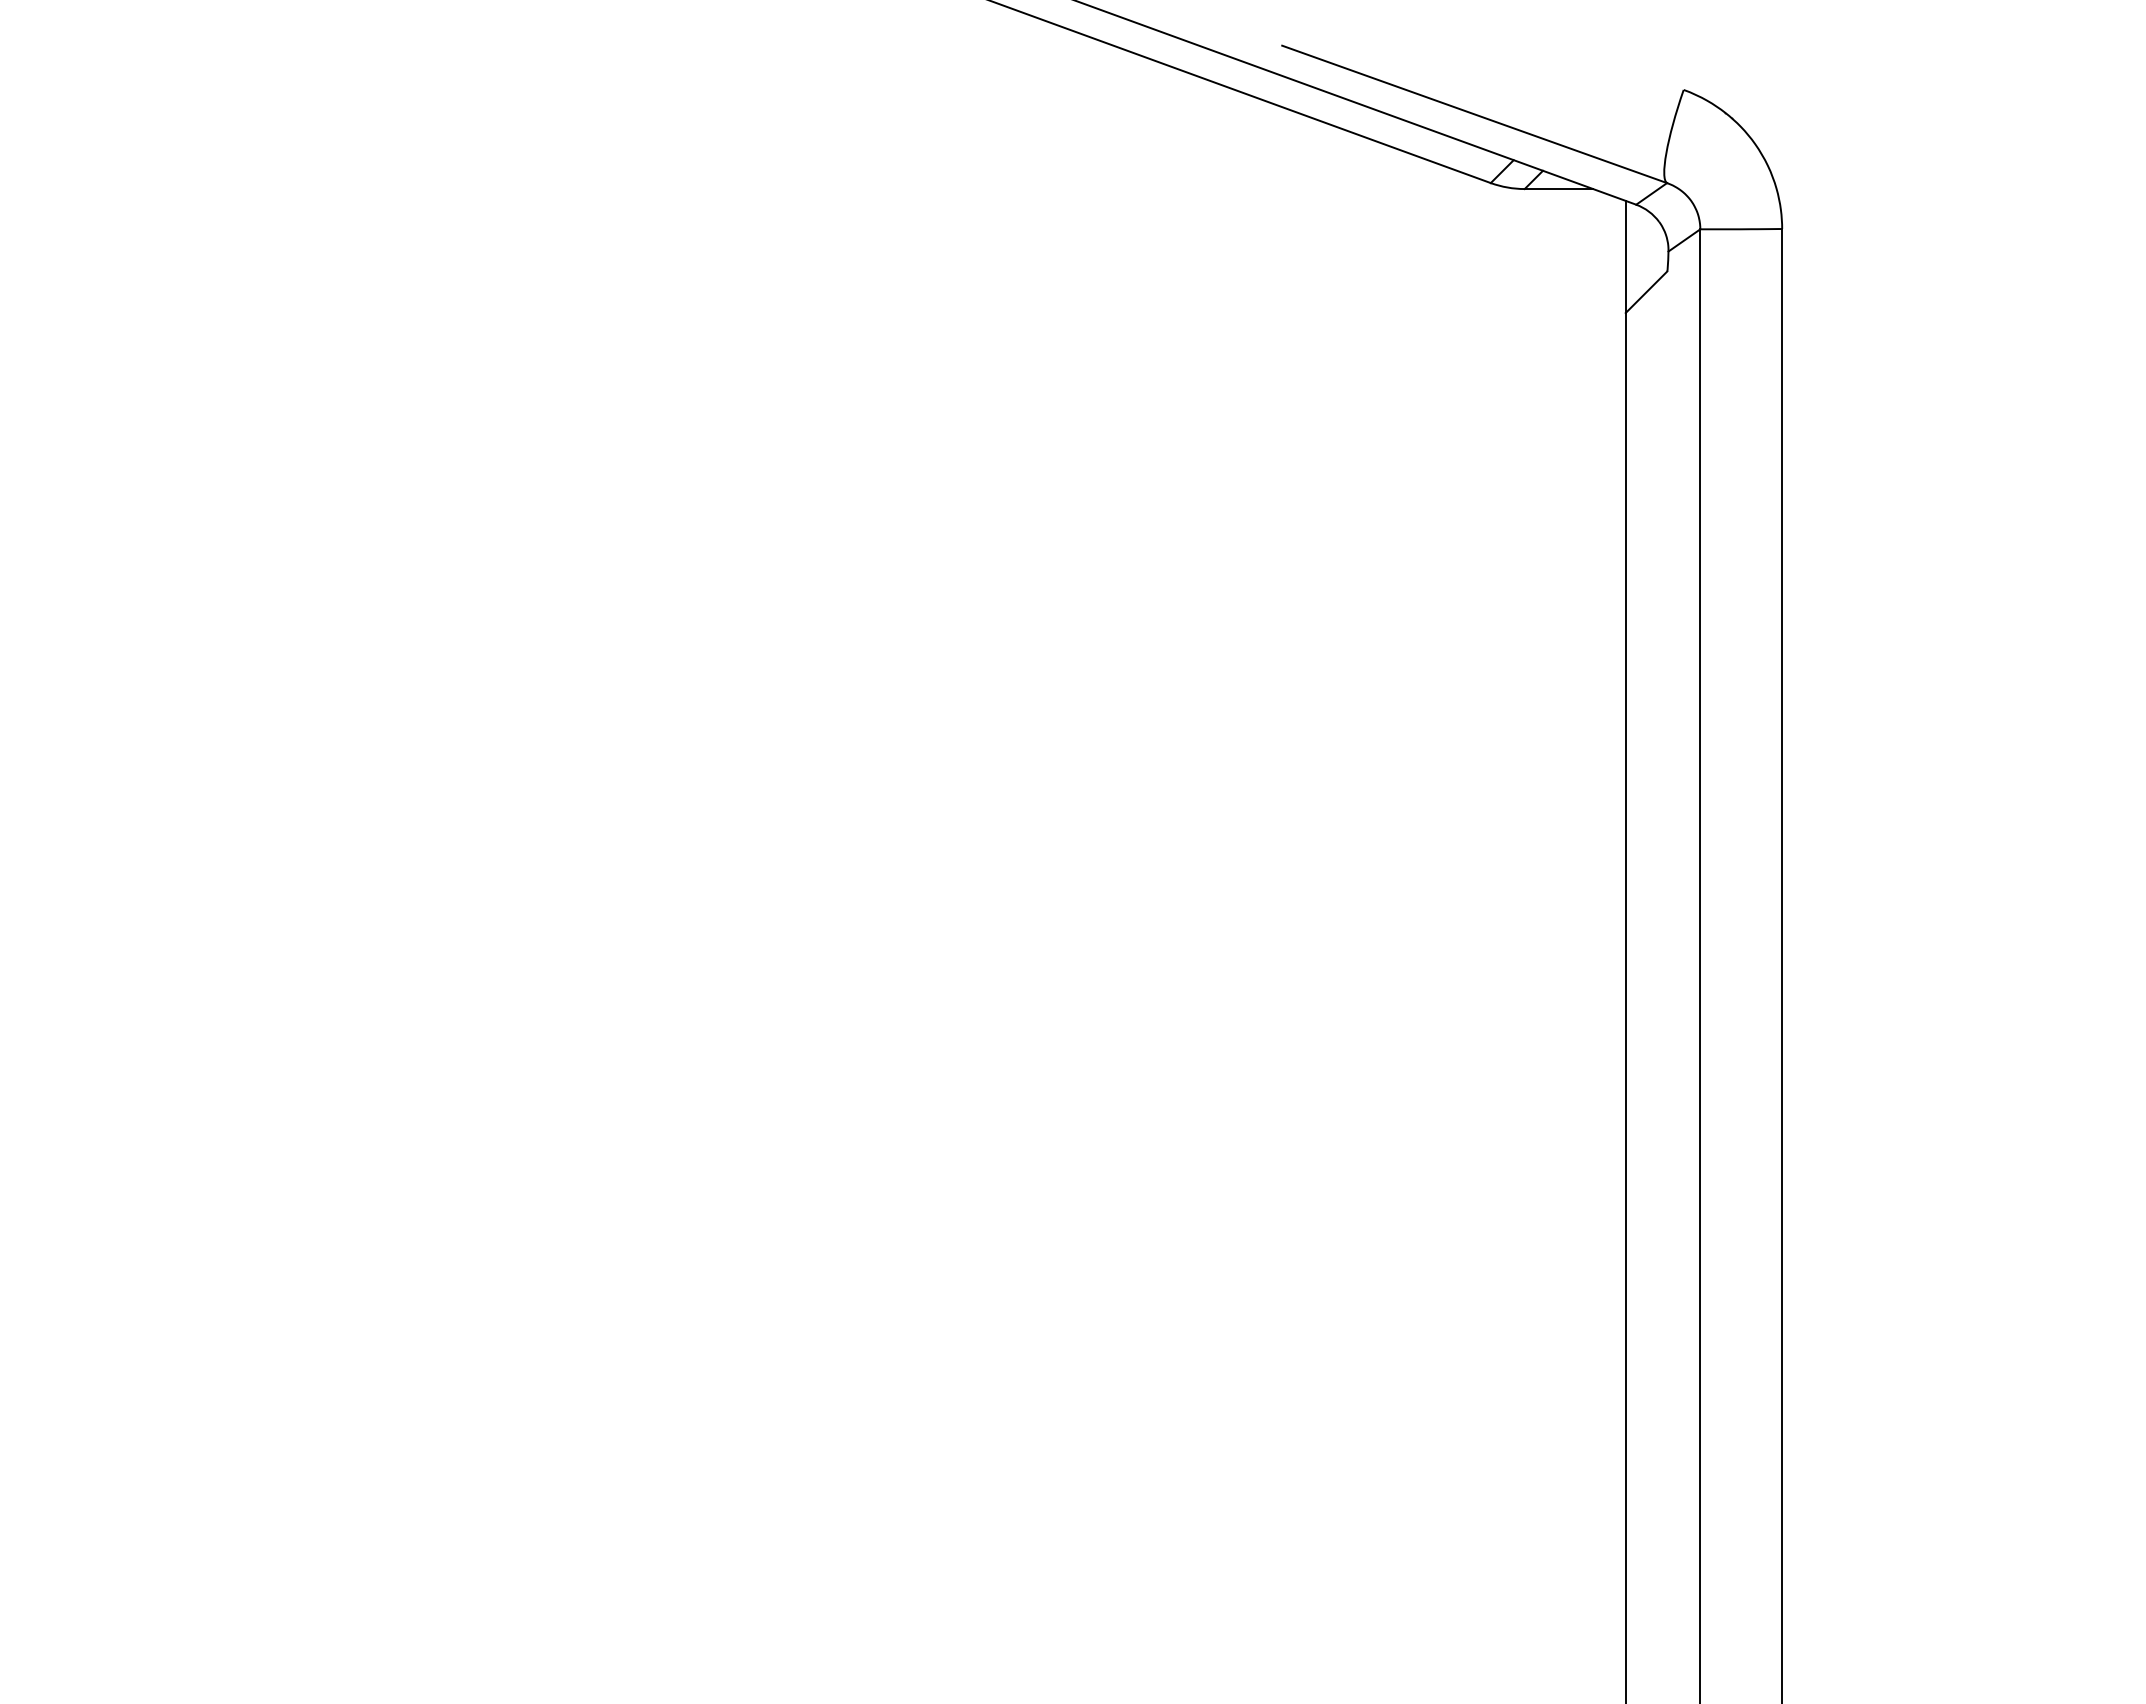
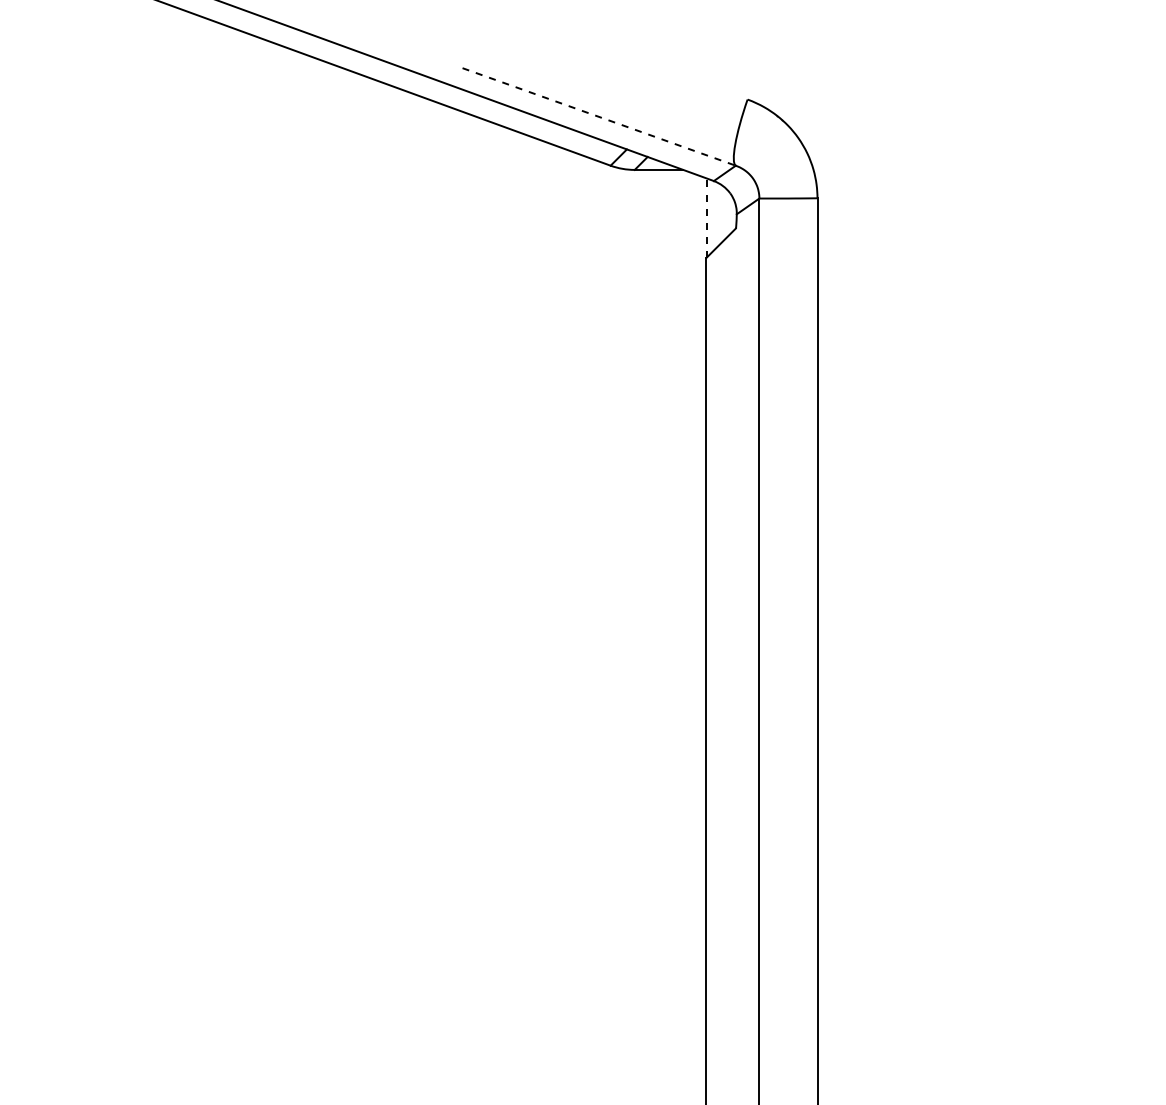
line: (1475, 114) -> (599, 117), solid -> dashed
line: (1625, 256) -> (706, 217), solid -> dashed

